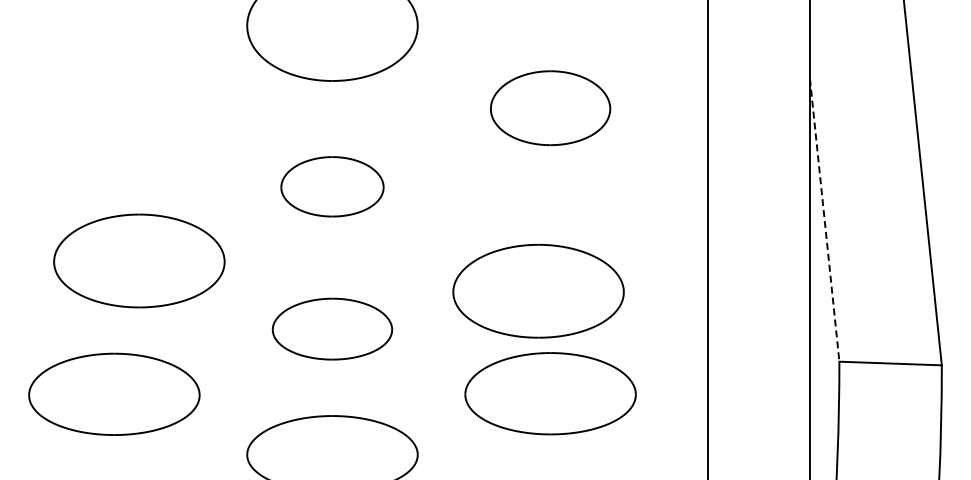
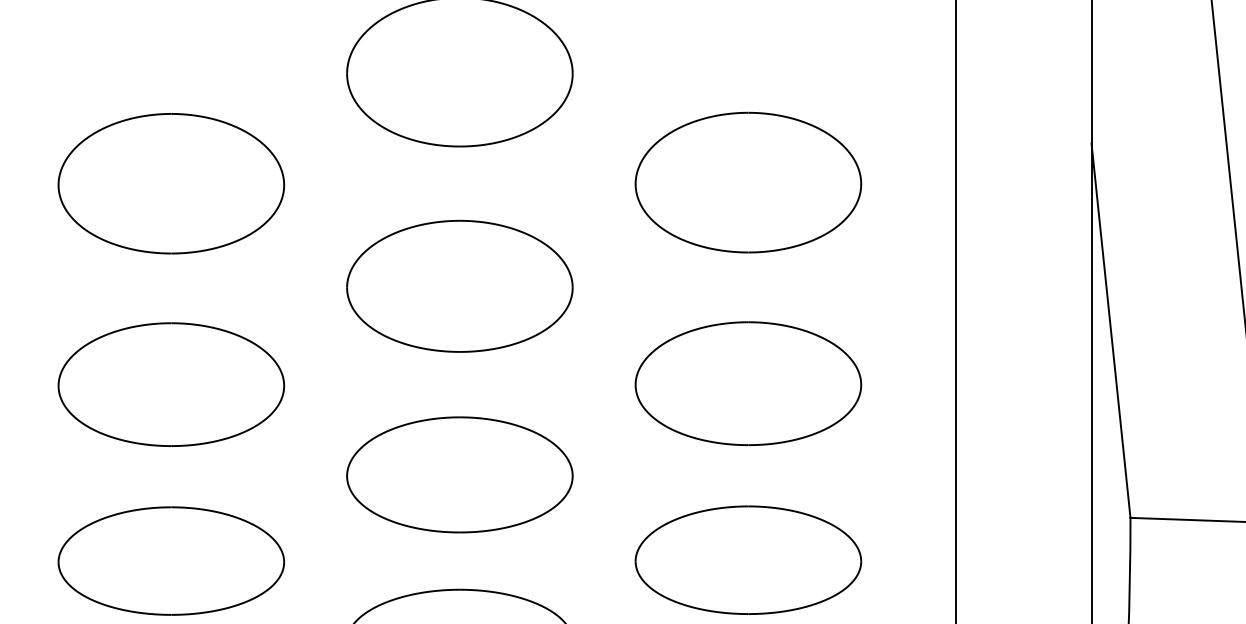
part: (550, 107) -> (748, 181), size x1.43
part: (114, 108) -> (171, 182), added
part: (332, 186) -> (459, 286), size x1.67
line: (824, 220) -> (1110, 331), dashed -> solid
part: (139, 260) -> (171, 383), moved
part: (538, 290) -> (748, 382), moved
part: (332, 328) -> (459, 473), size x1.43

